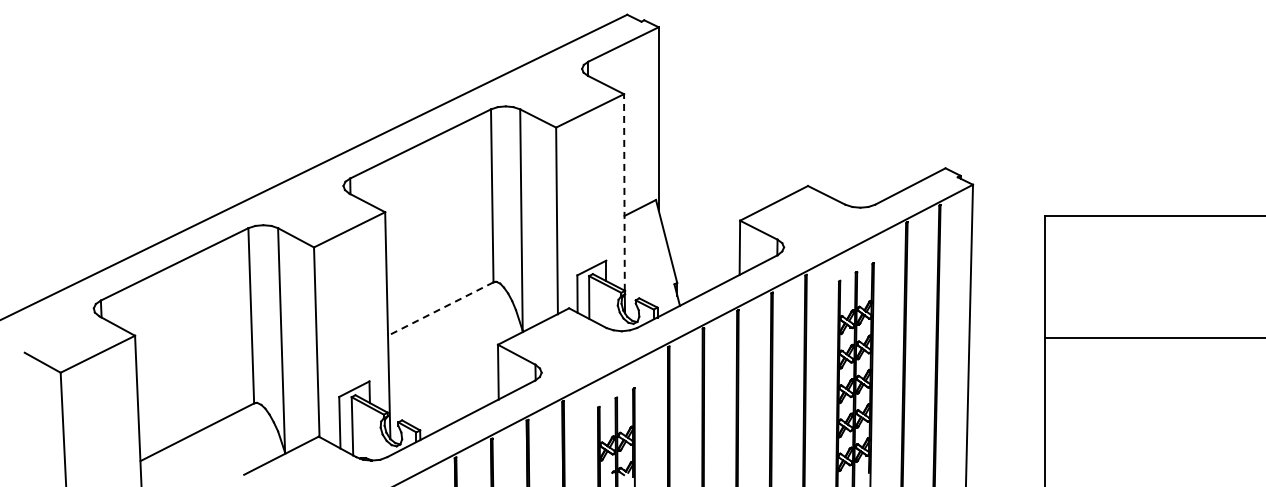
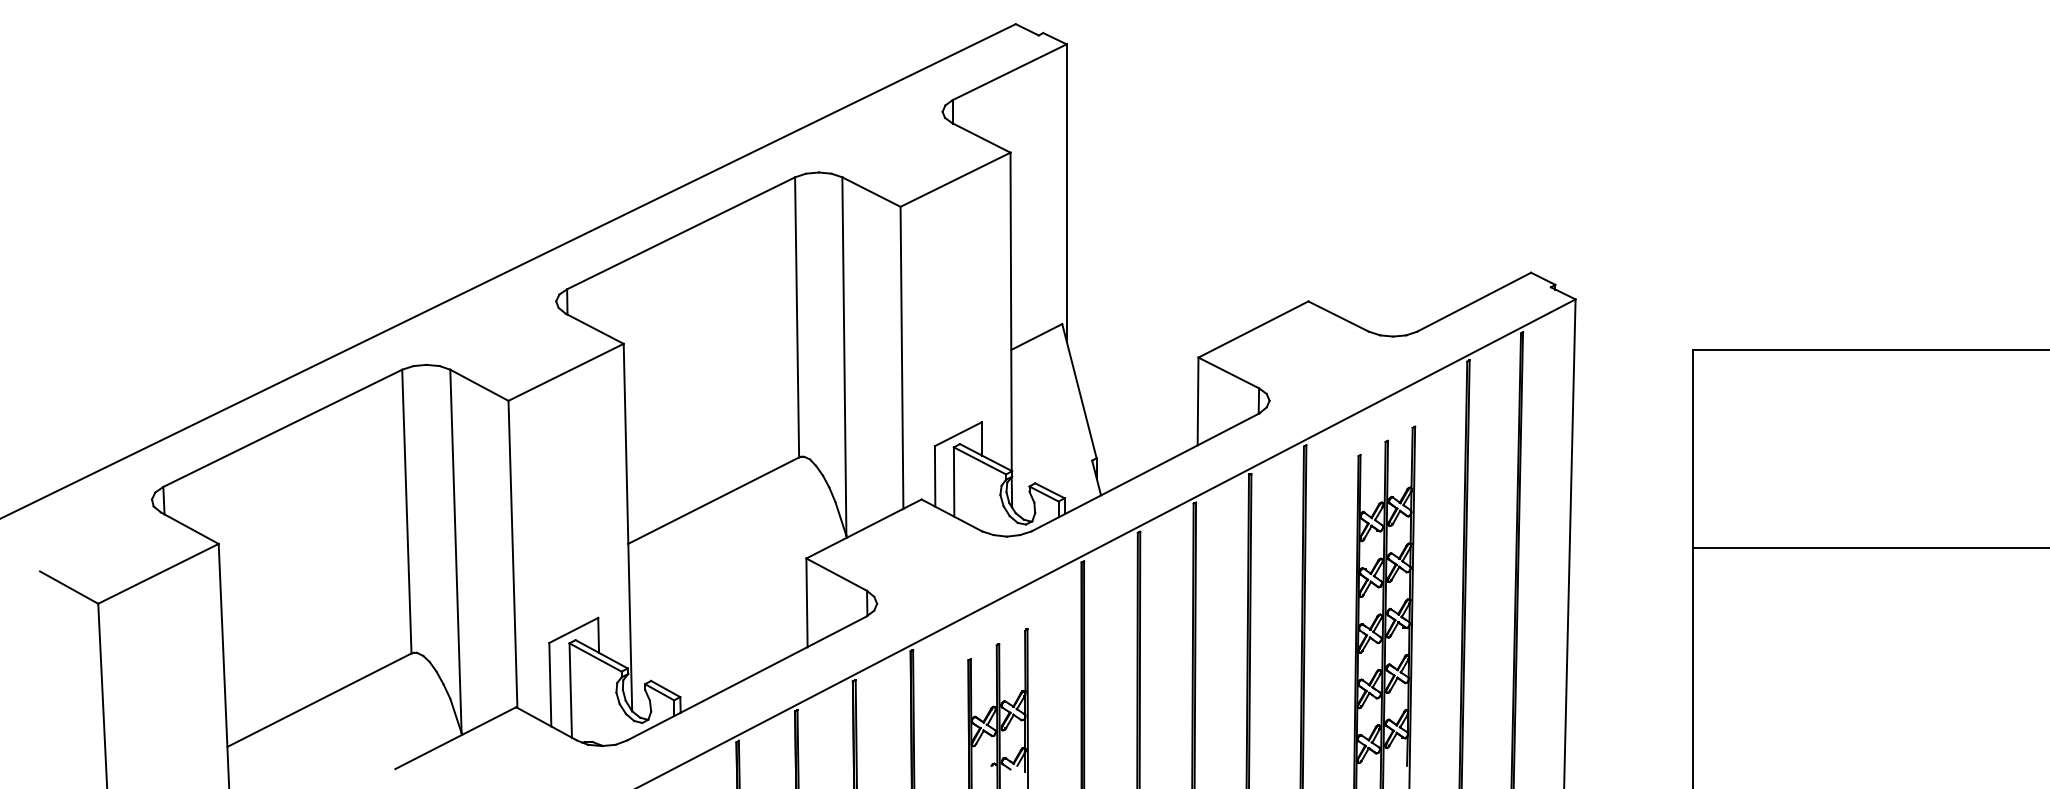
line: (624, 192) -> (1011, 311), dashed -> solid
line: (440, 309) -> (713, 501), dashed -> solid

